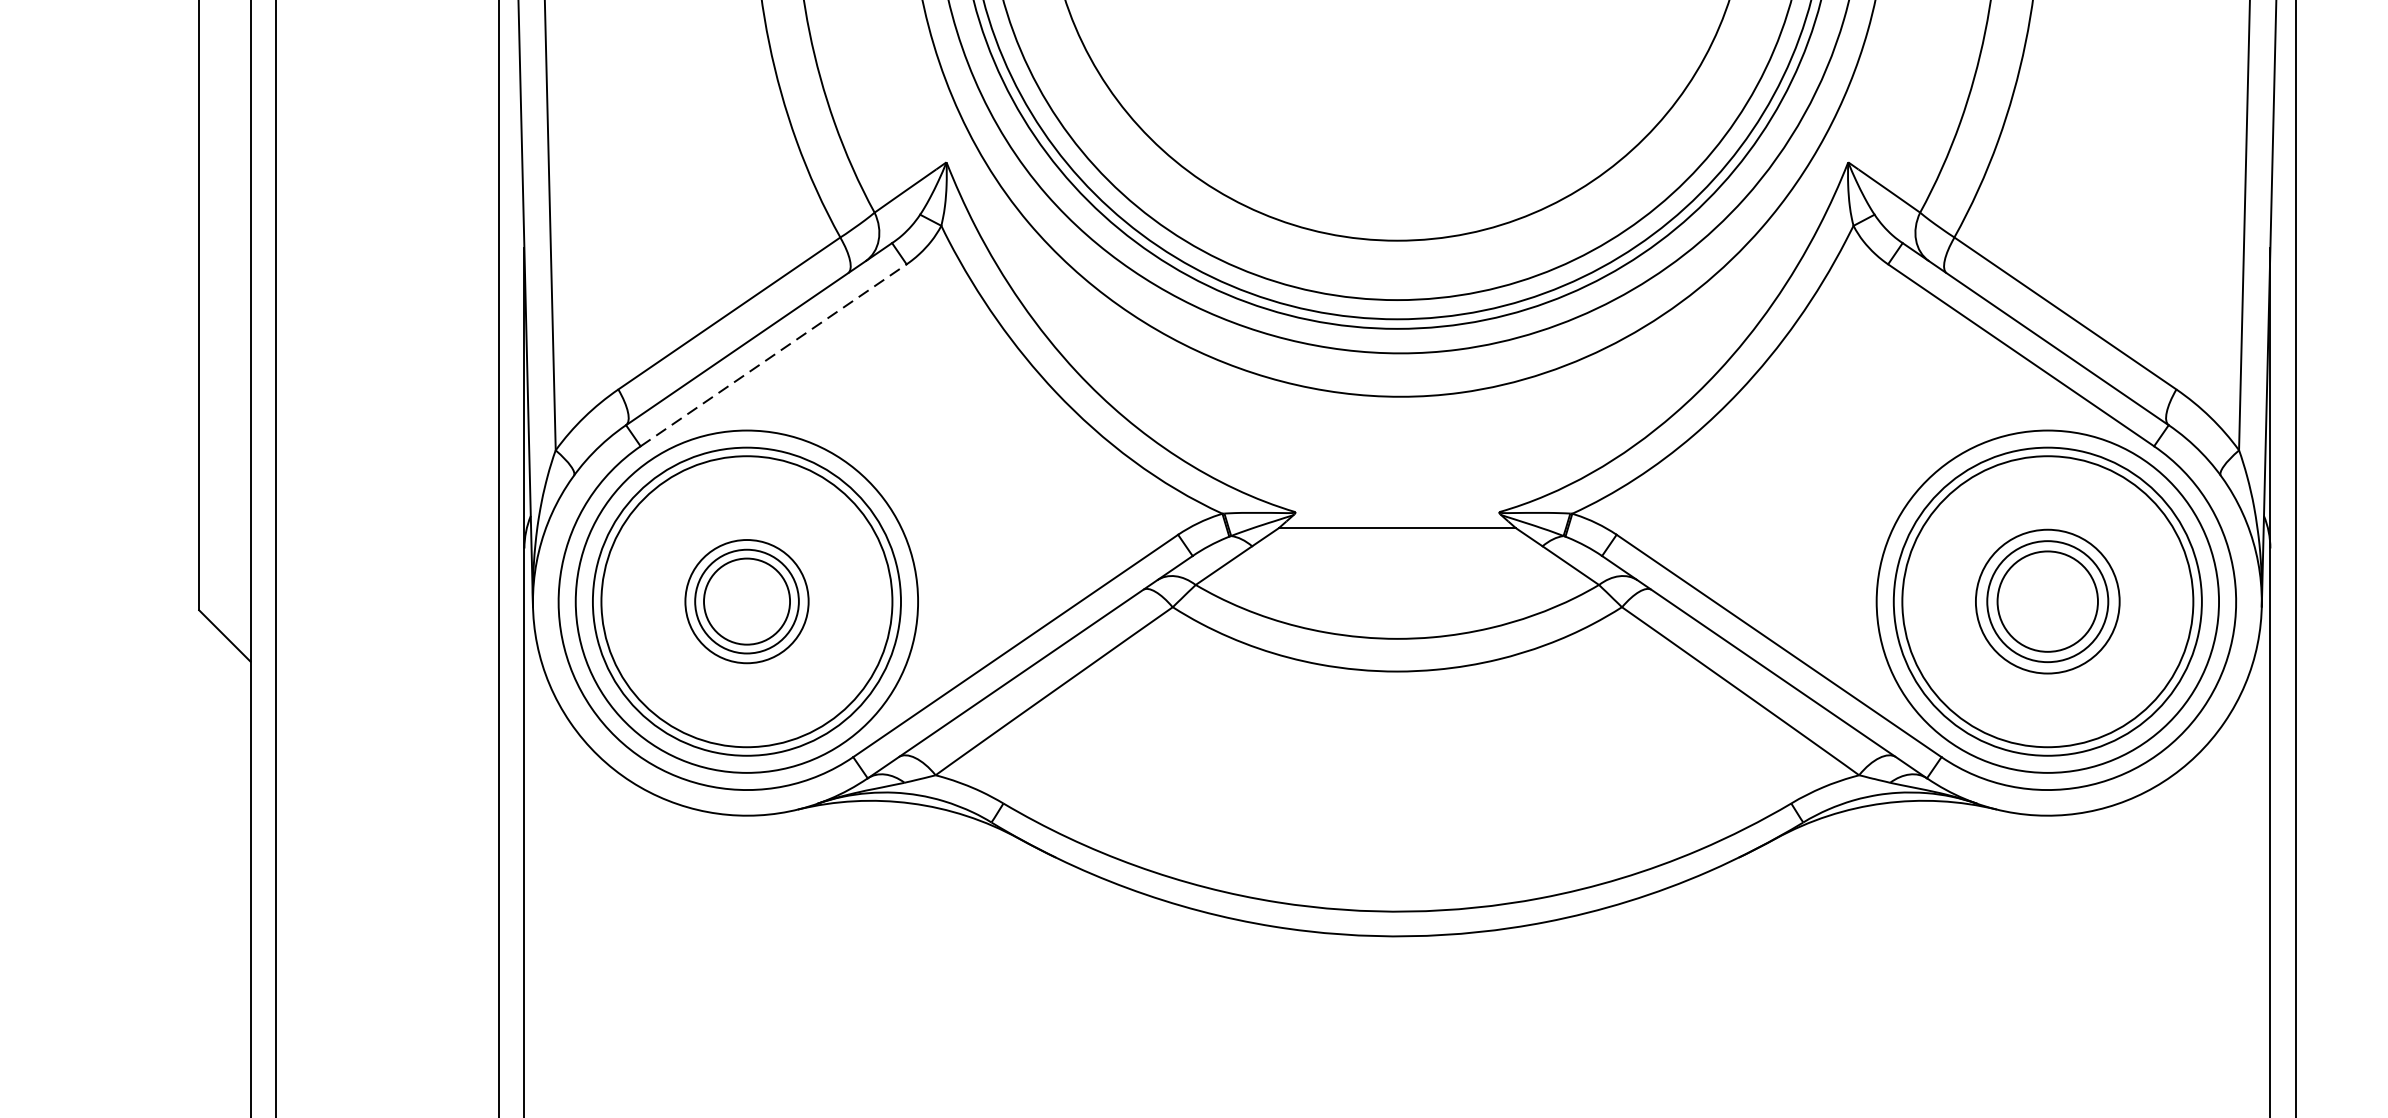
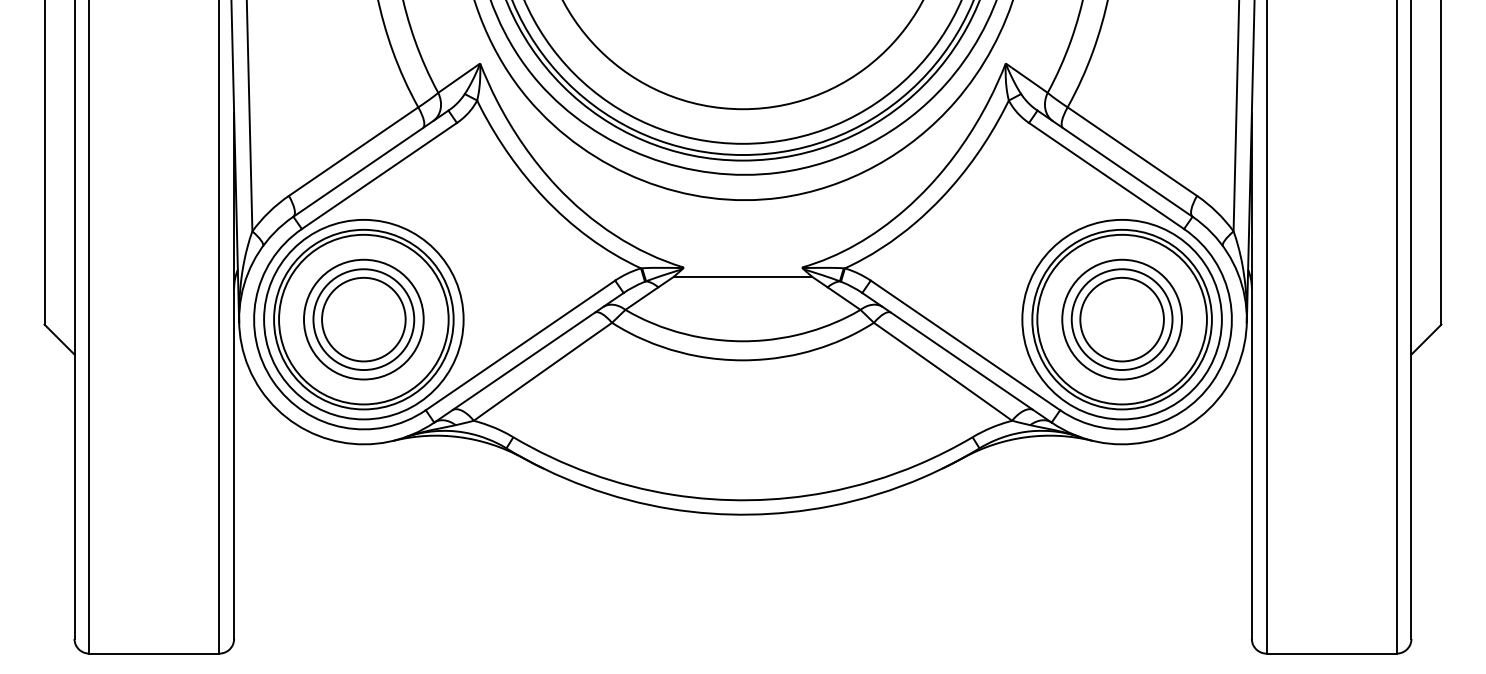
line: (773, 356) -> (379, 176), dashed -> solid
part: (746, 601) -> (363, 319), size x1.67
part: (2046, 601) -> (1121, 319), size x1.43

